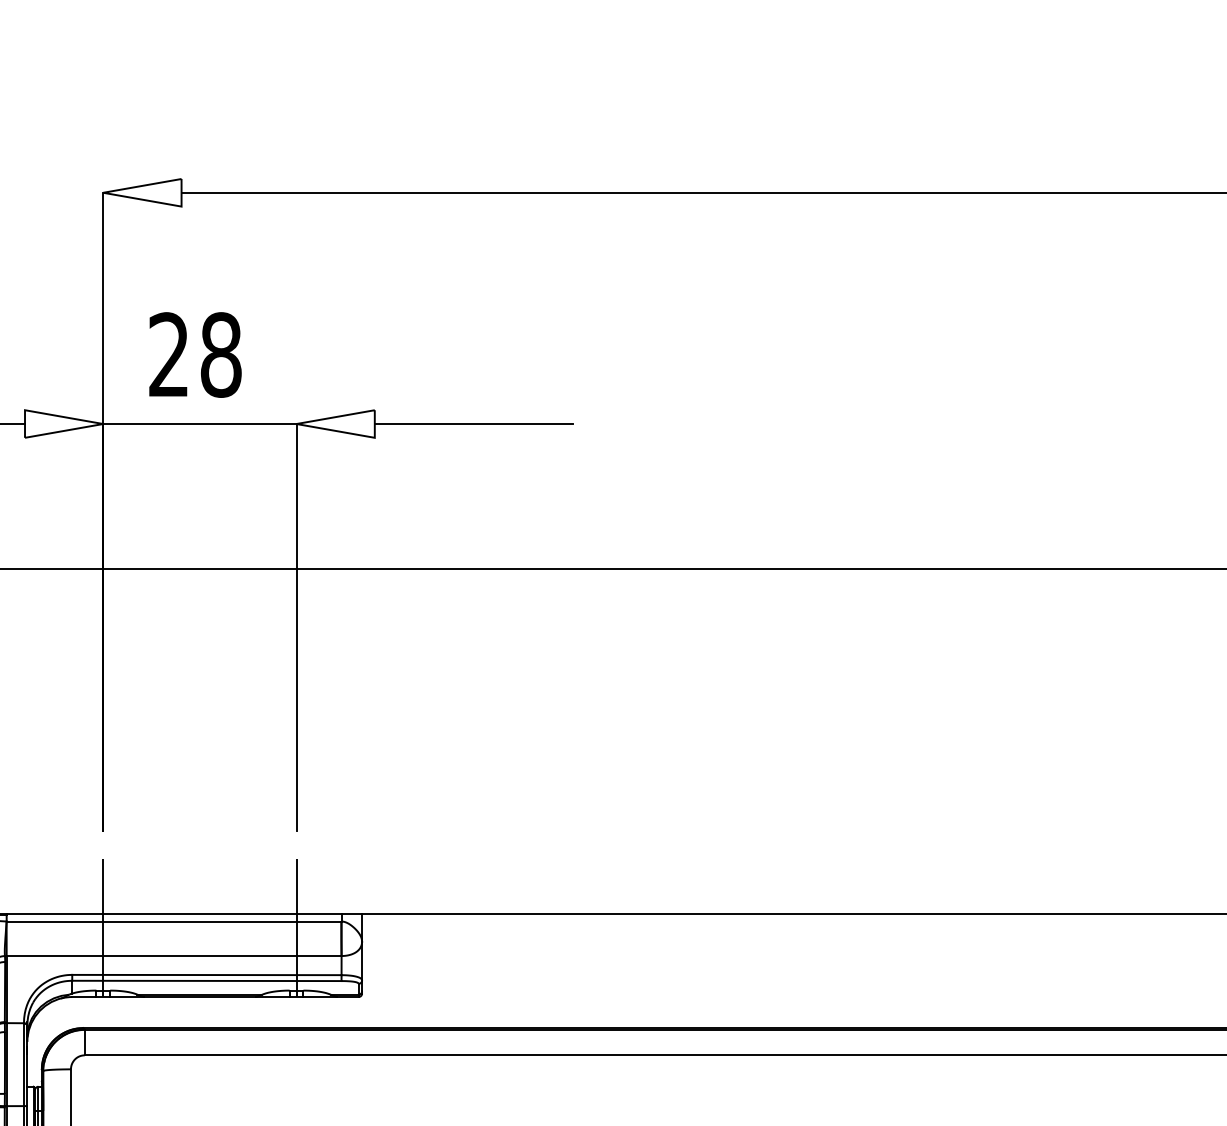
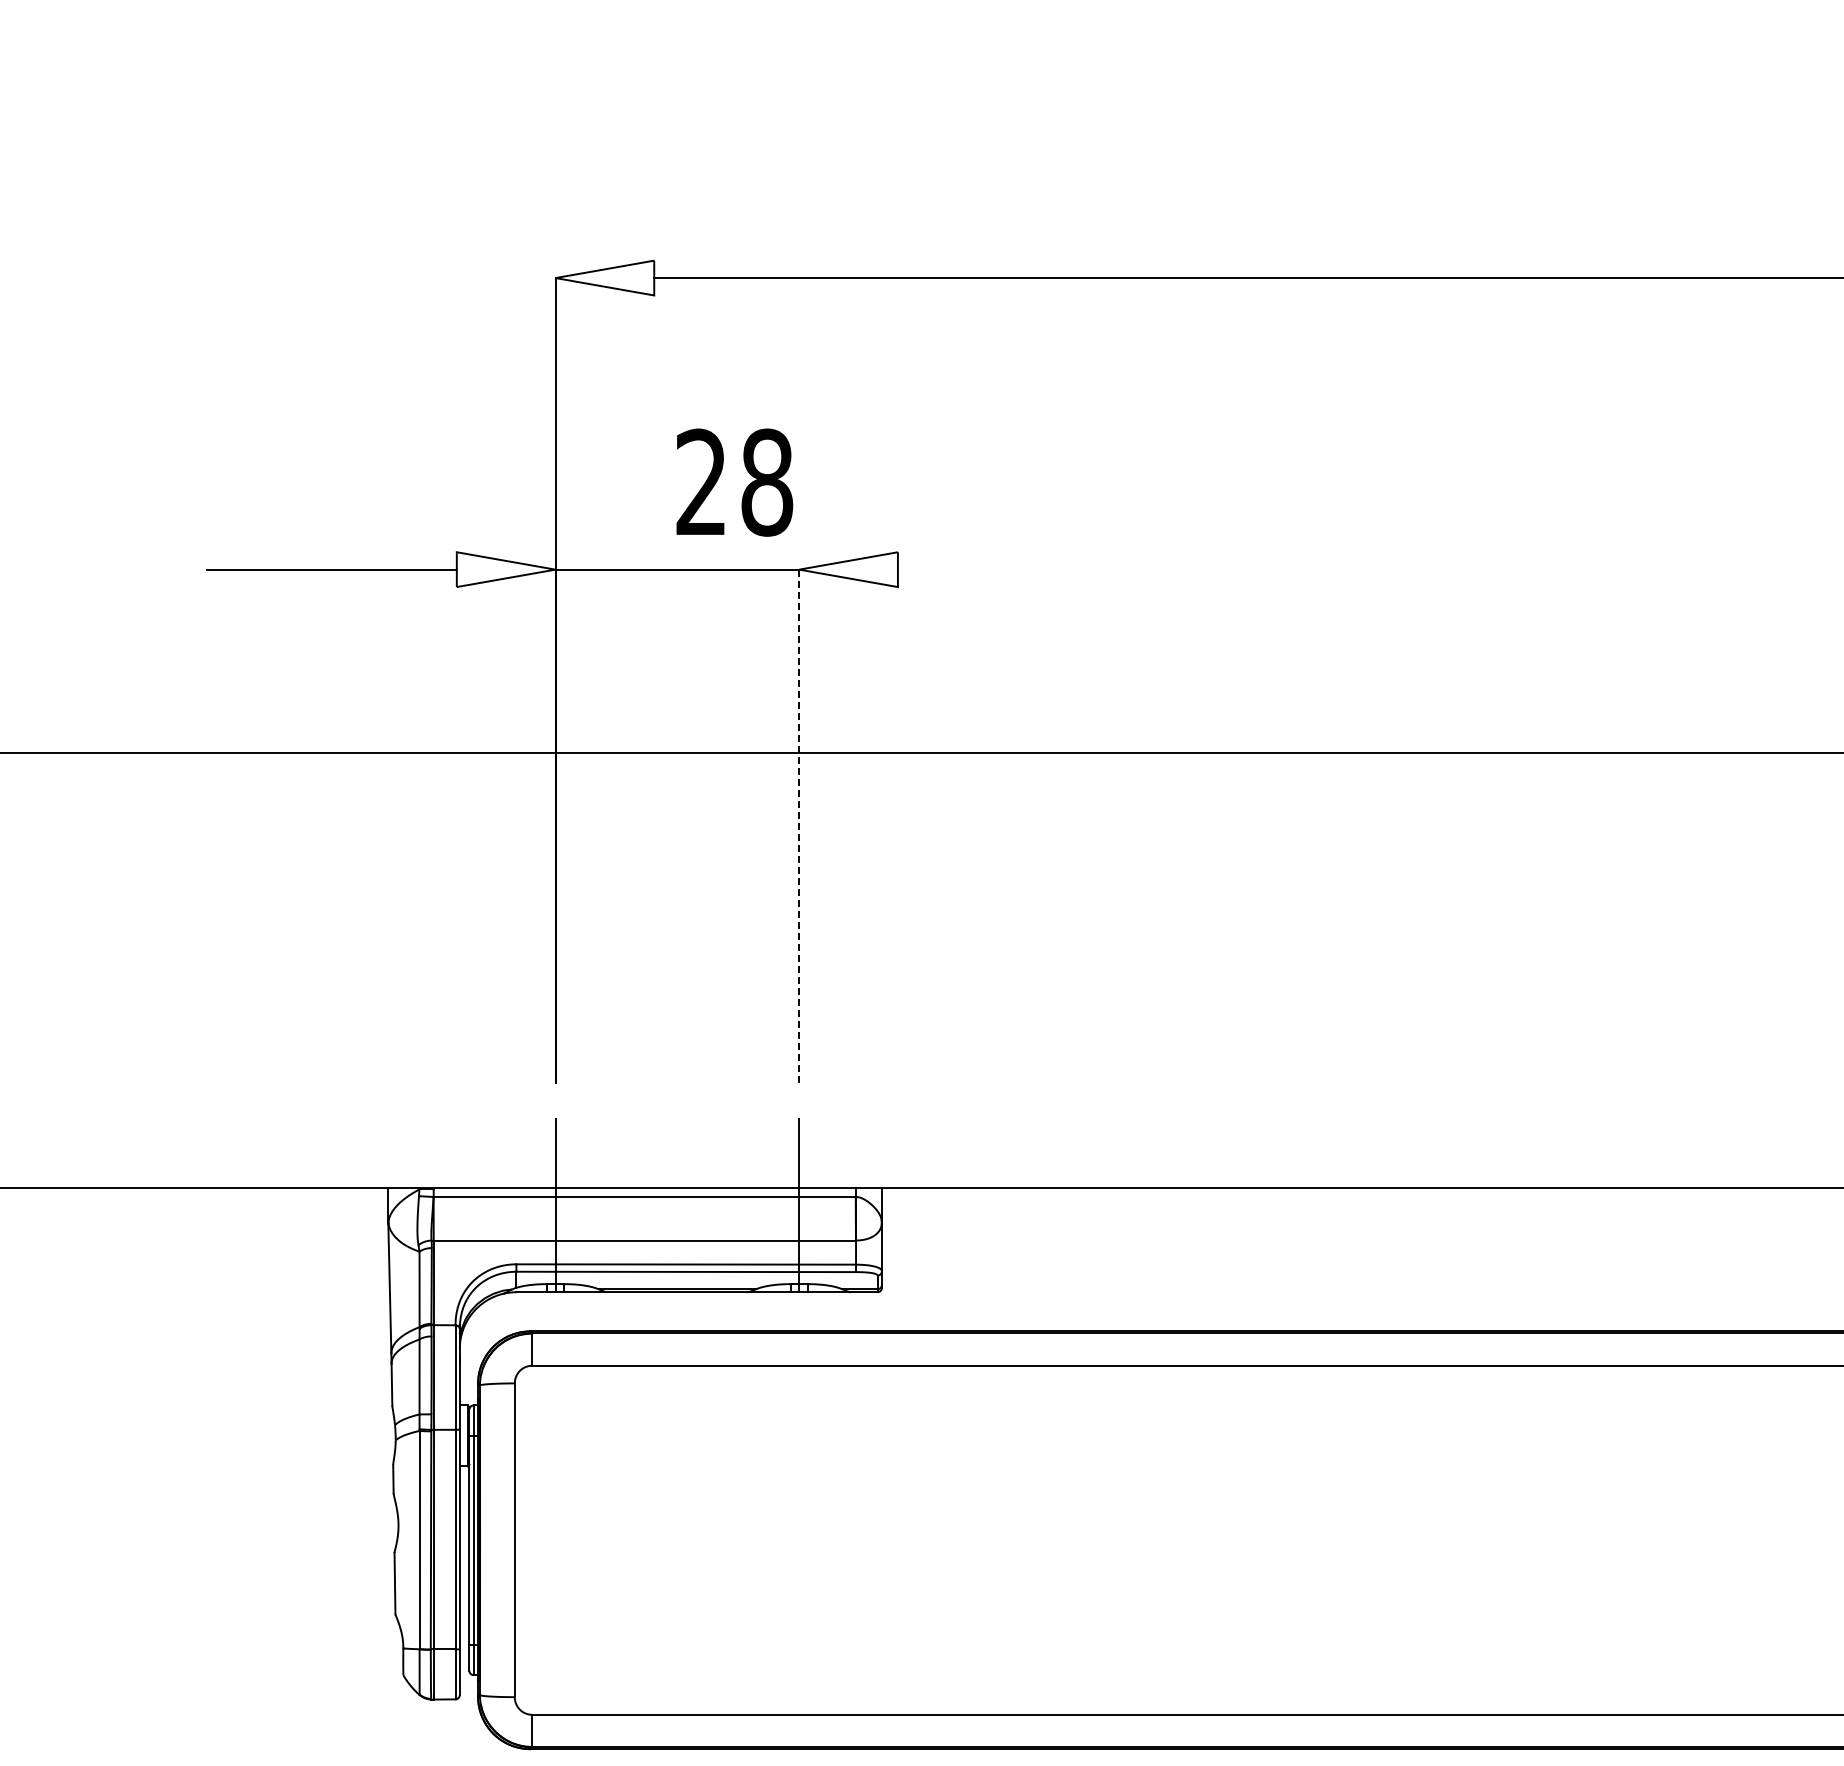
text: (195, 354) -> (734, 482), moved
line: (473, 423) -> (1022, 569), removed
line: (296, 627) -> (799, 826), solid -> dashed

